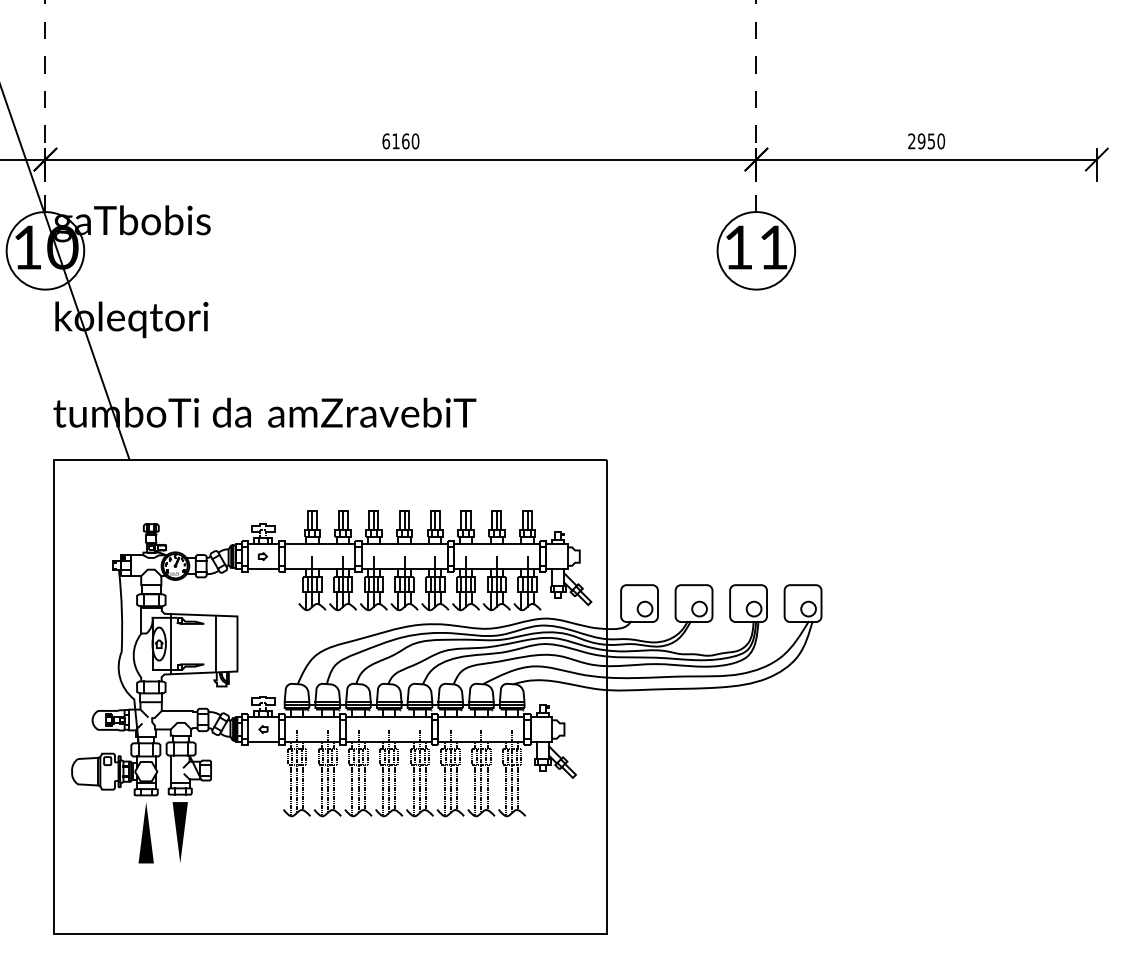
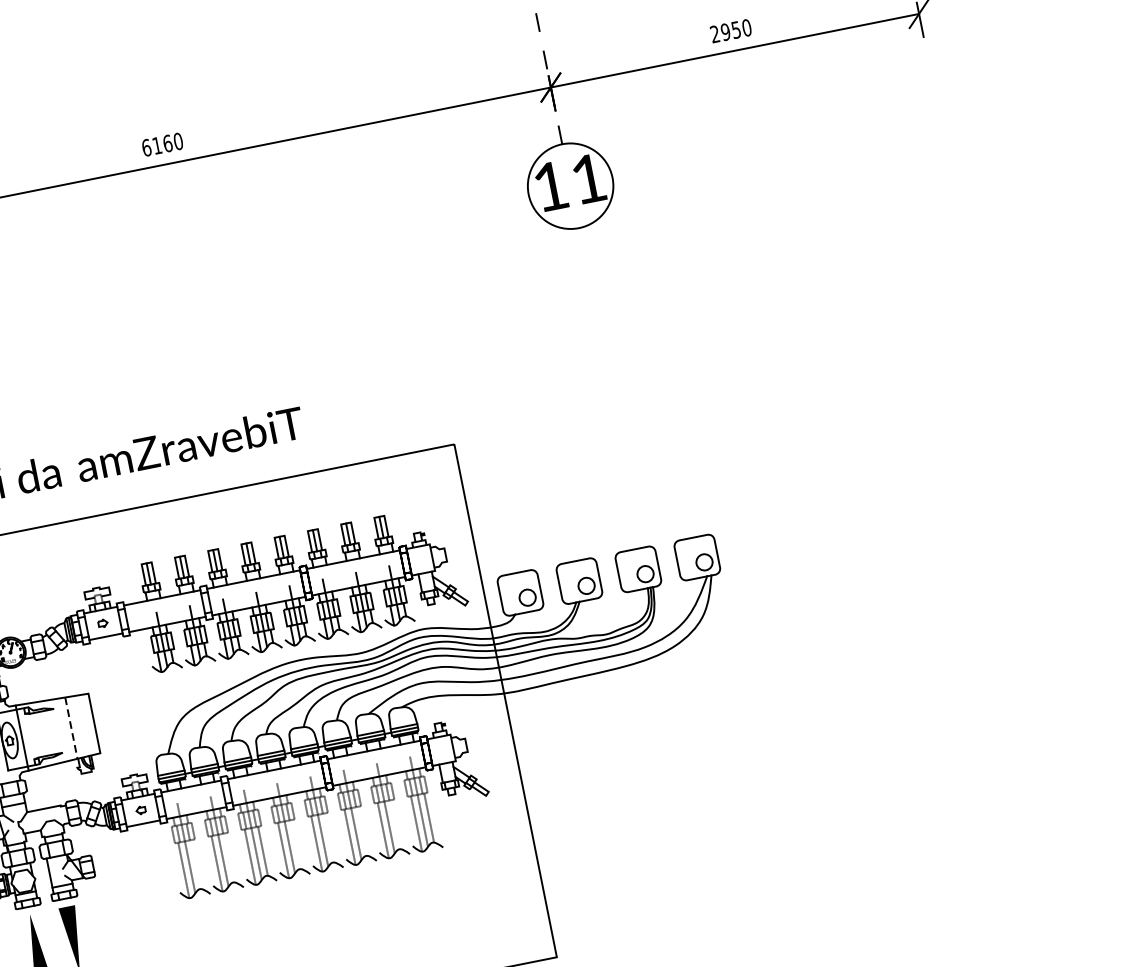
line: (216, 644) -> (71, 728), solid -> dashed
line: (303, 787) -> (196, 864), removed
line: (333, 787) -> (229, 857), removed
line: (395, 787) -> (296, 844), removed
line: (426, 787) -> (329, 837), removed
line: (456, 787) -> (362, 831), removed
line: (487, 787) -> (395, 824), removed

